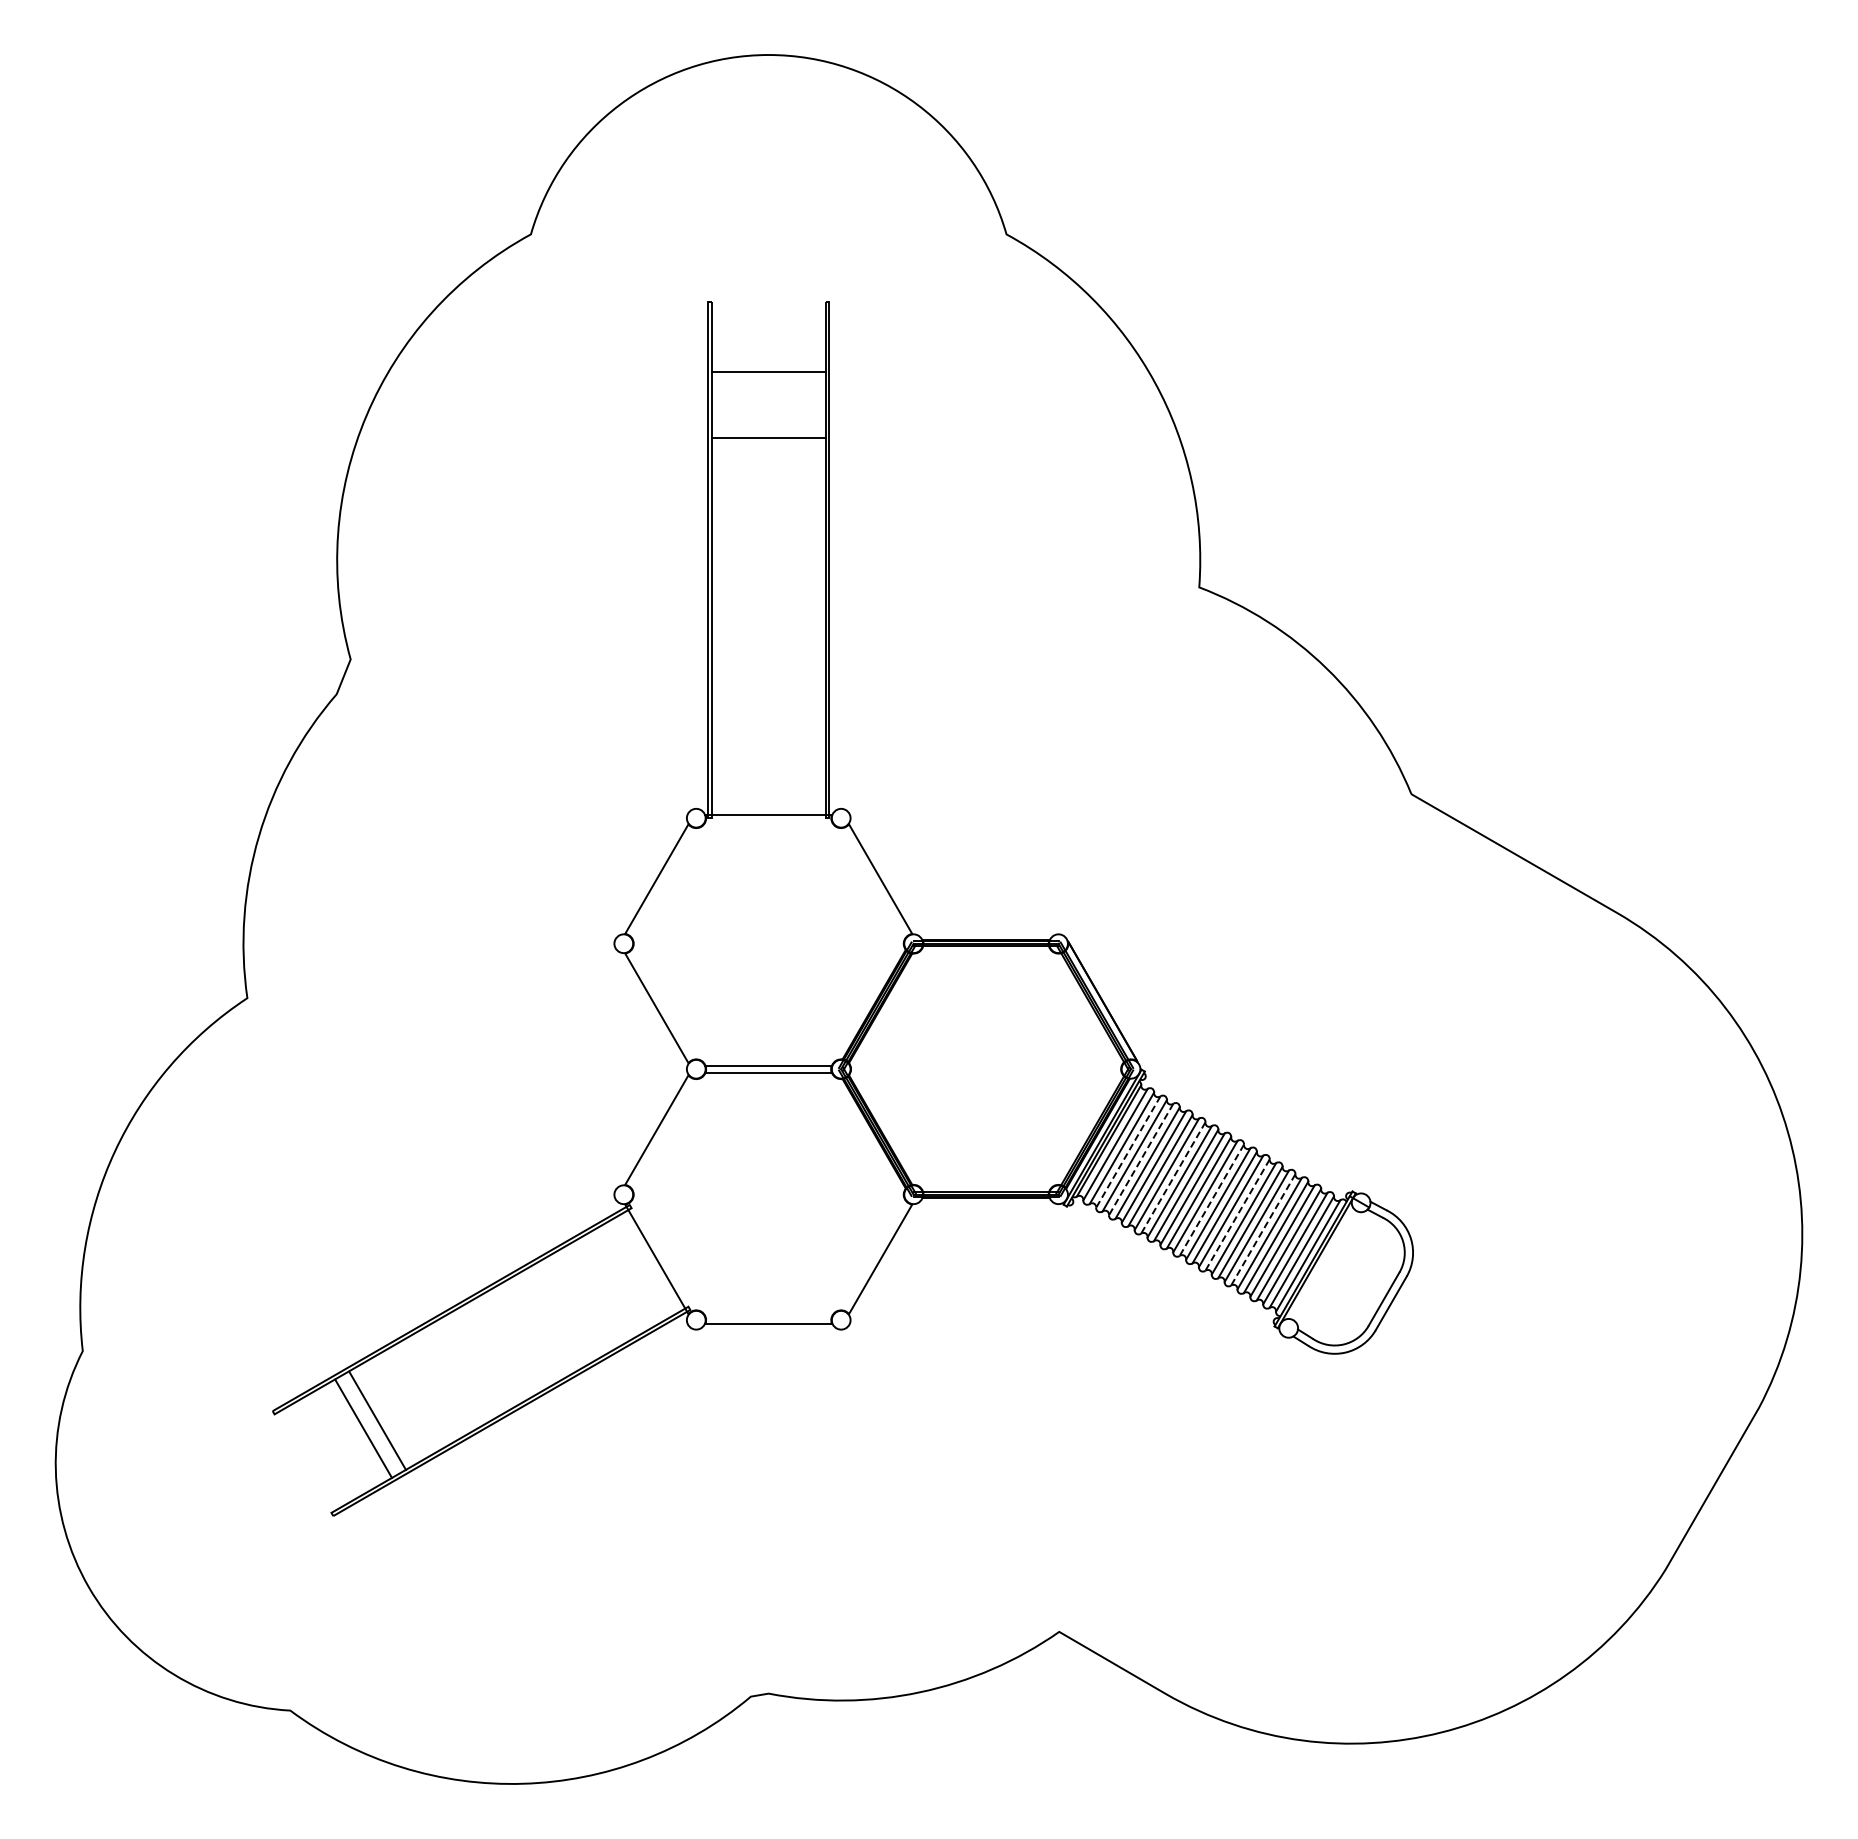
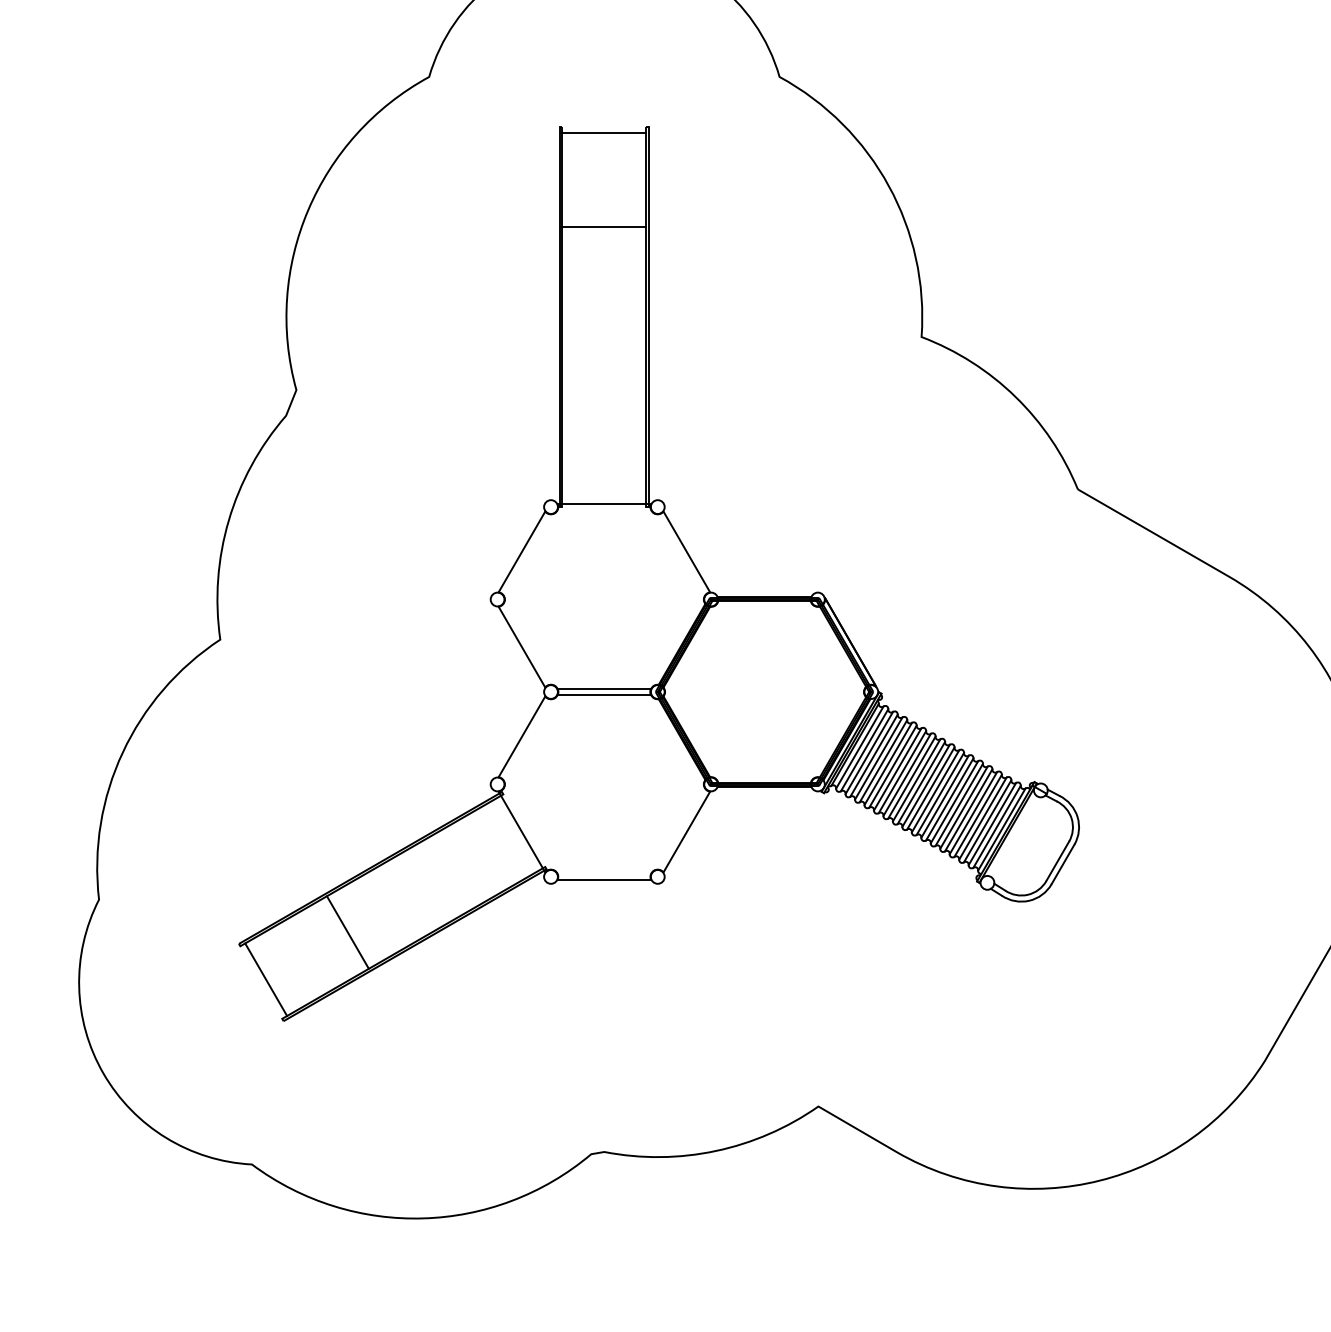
line: (768, 371) -> (604, 132), moved
line: (1128, 1152) -> (869, 753), dashed -> solid
line: (1140, 1159) -> (878, 758), dashed -> solid
line: (1173, 1178) -> (902, 772), dashed -> solid
line: (1211, 1200) -> (930, 788), dashed -> solid
line: (1237, 1215) -> (949, 799), dashed -> solid
line: (1263, 1230) -> (968, 810), dashed -> solid
line: (377, 1420) -> (266, 979), moved
line: (363, 1428) -> (347, 932), moved

